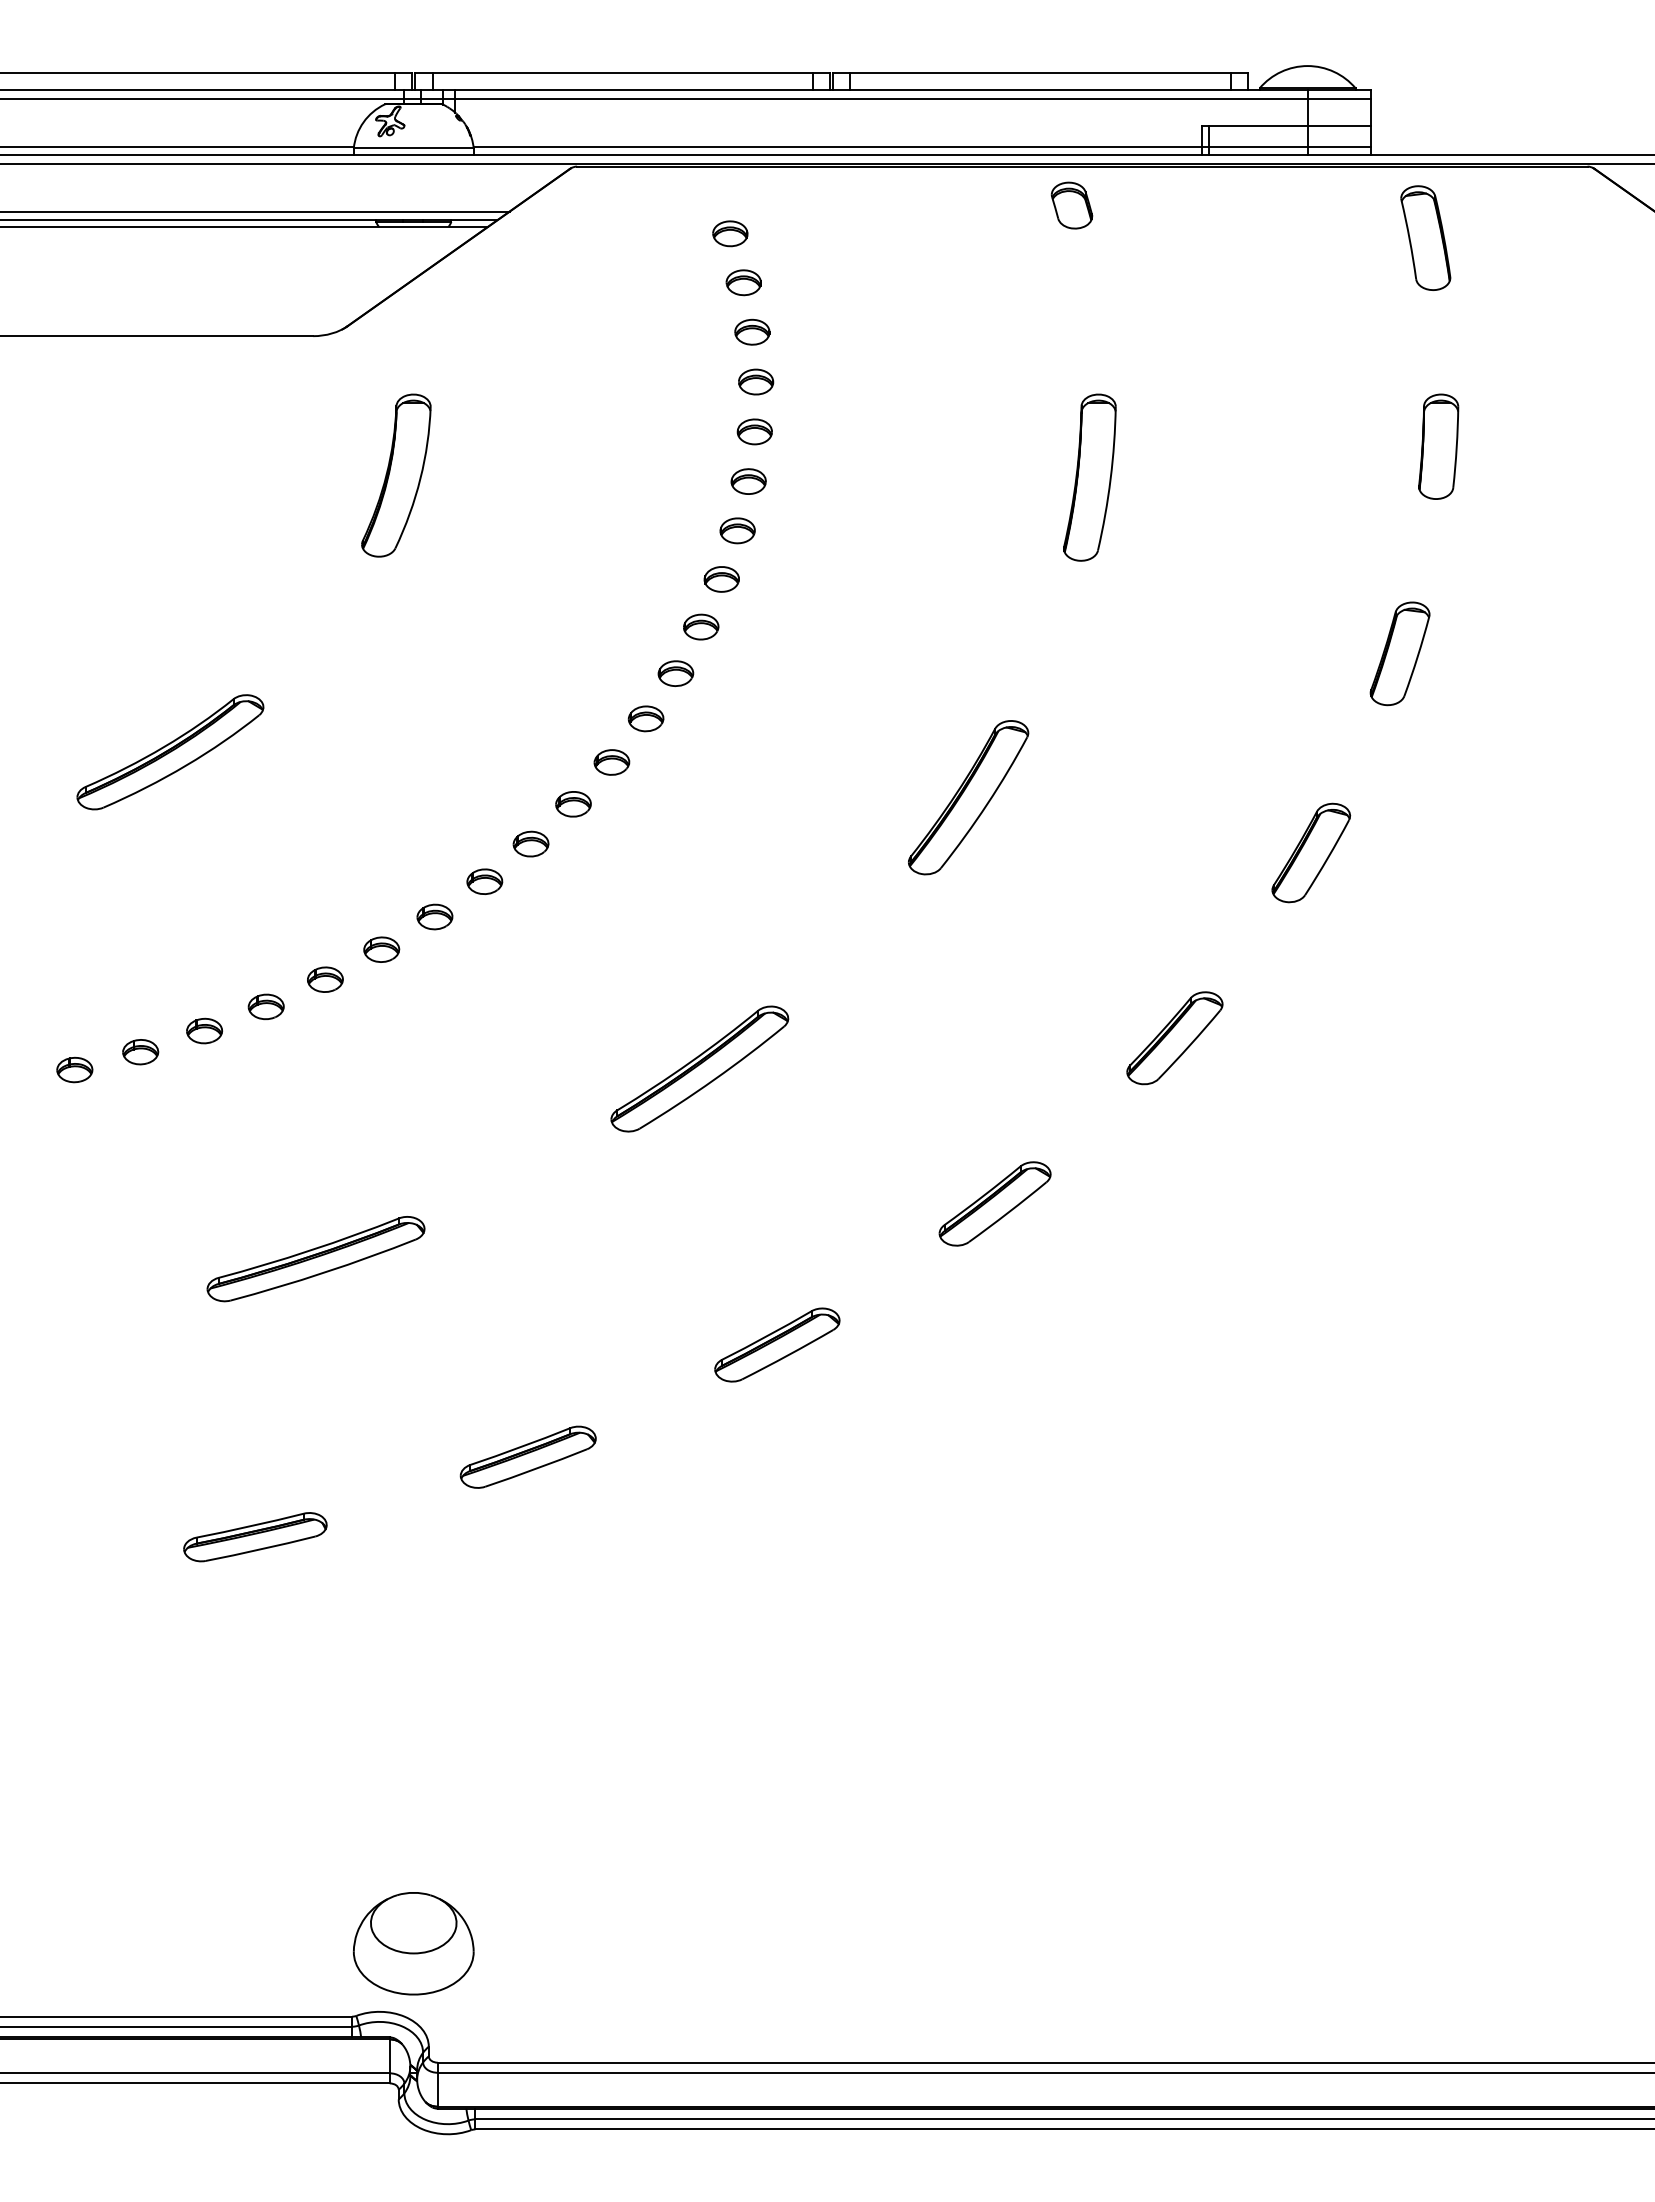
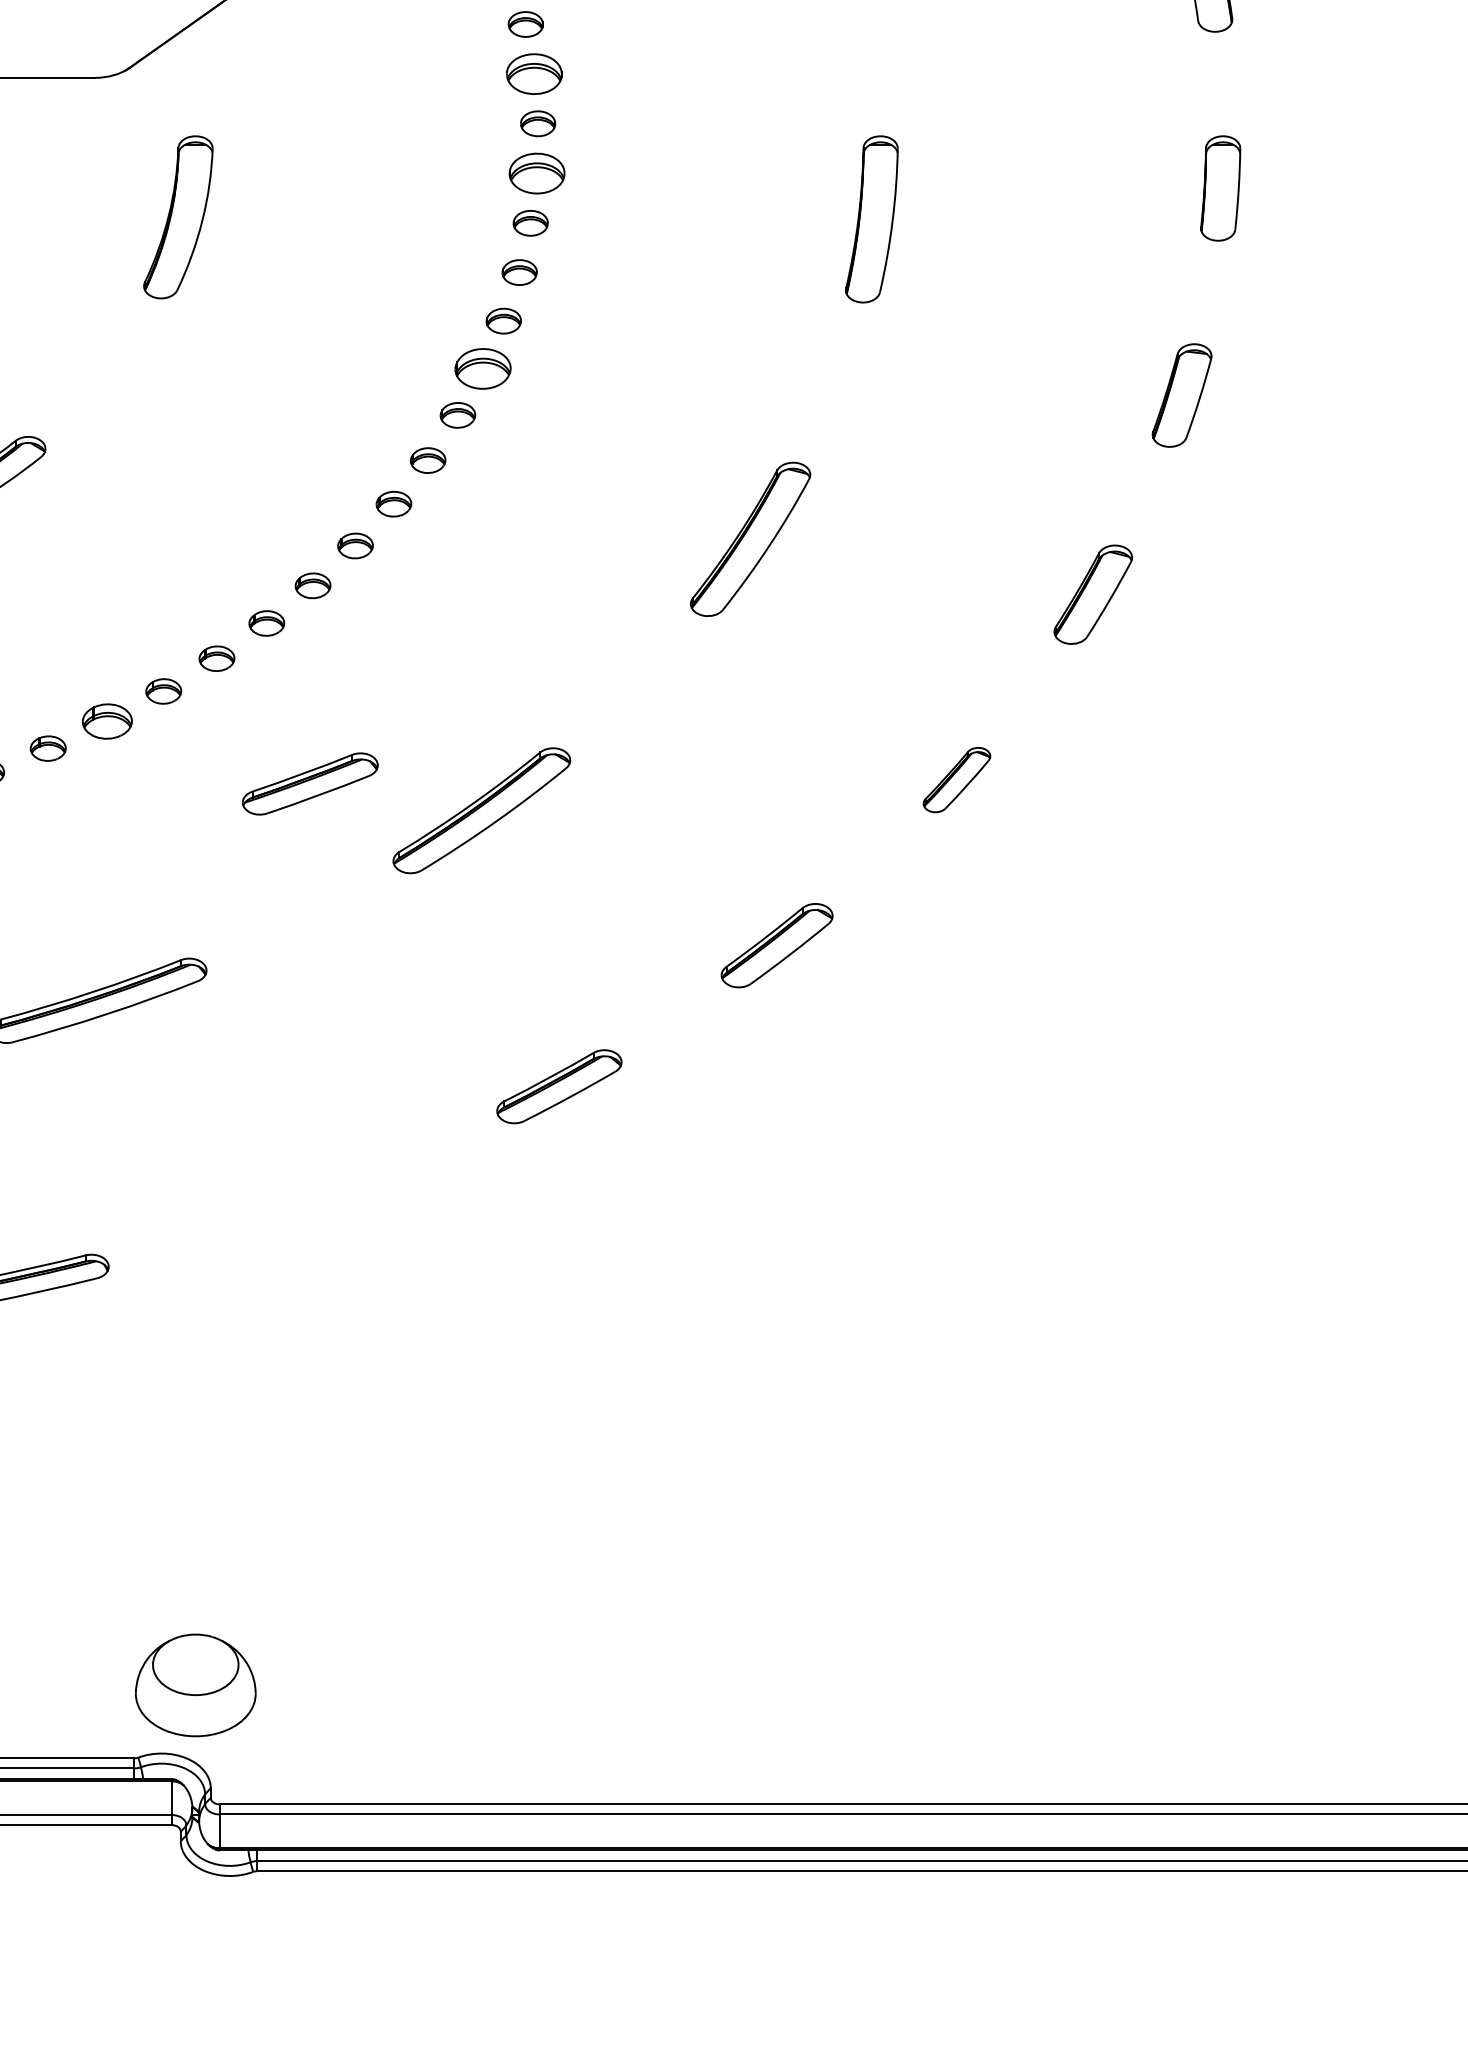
part: (752, 331) -> (534, 73), size x1.6
part: (754, 431) -> (536, 173), size x1.6
part: (701, 626) -> (483, 368), size x1.6
part: (325, 979) -> (107, 721), size x1.4
part: (1174, 1038) -> (956, 780), size x0.7
part: (527, 1456) -> (309, 783), moved

